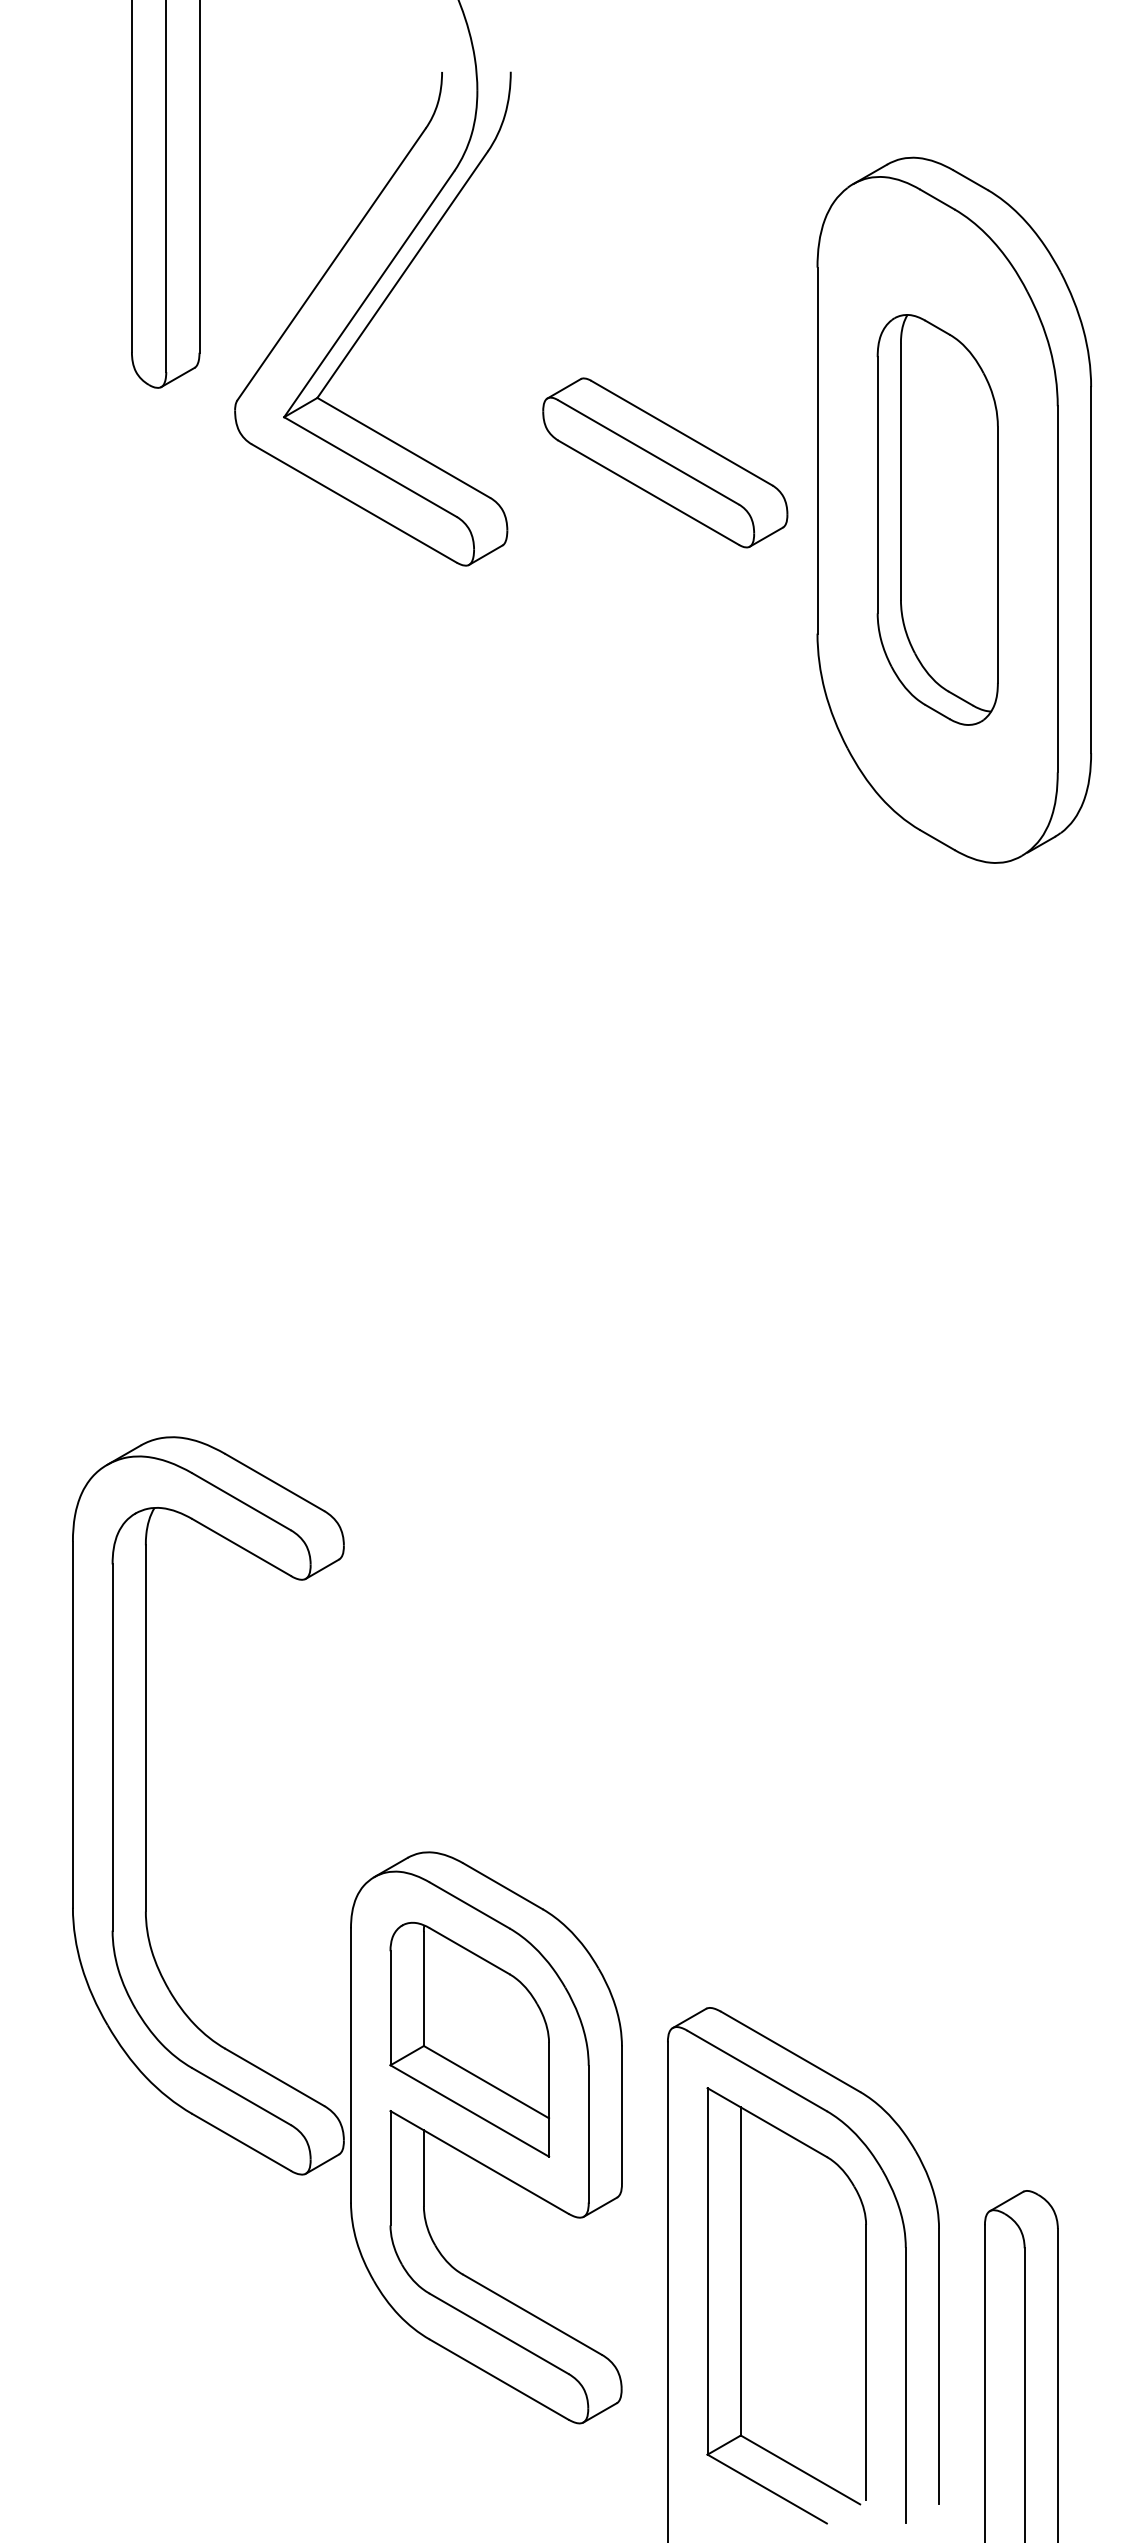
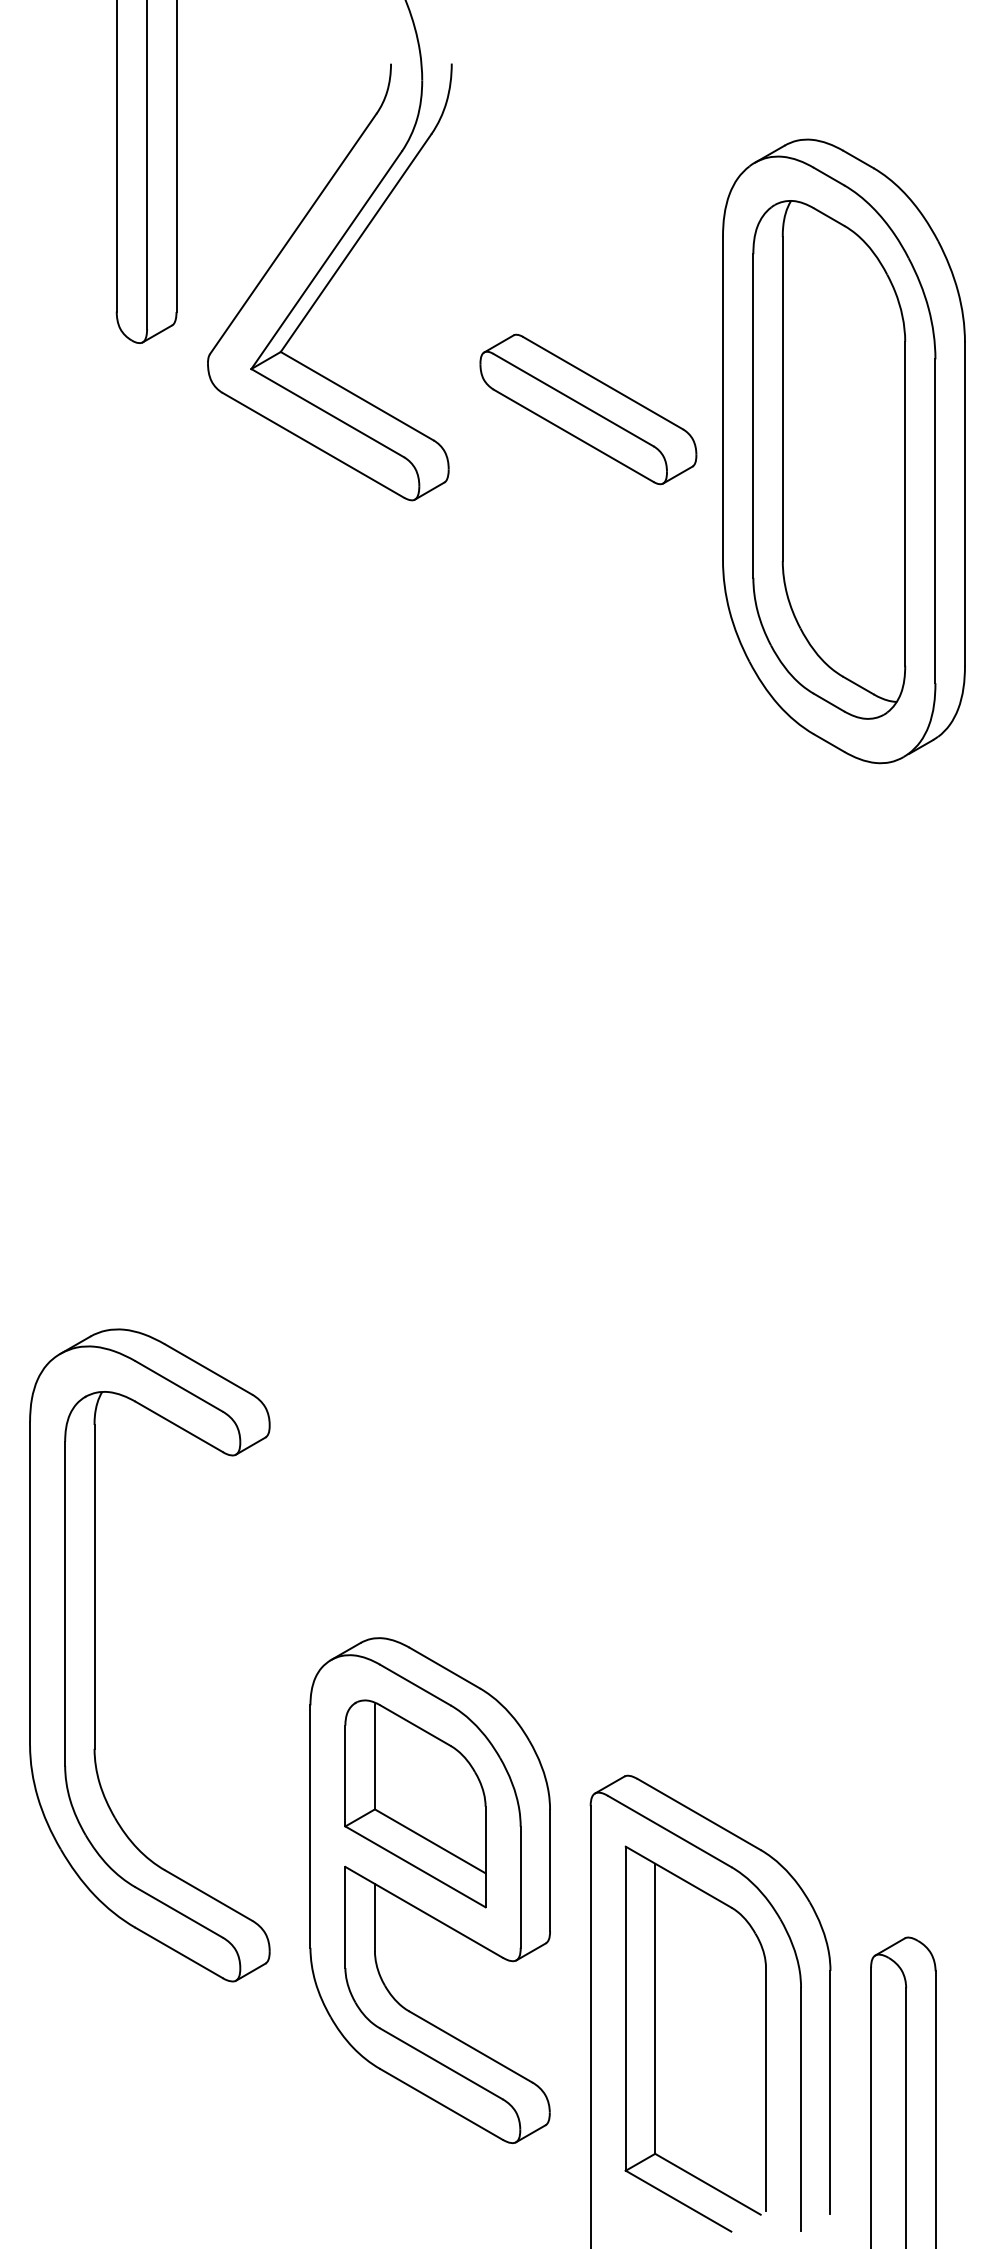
part: (937, 519) -> (829, 459), size x1.43
part: (146, 1805) -> (95, 1655), moved

